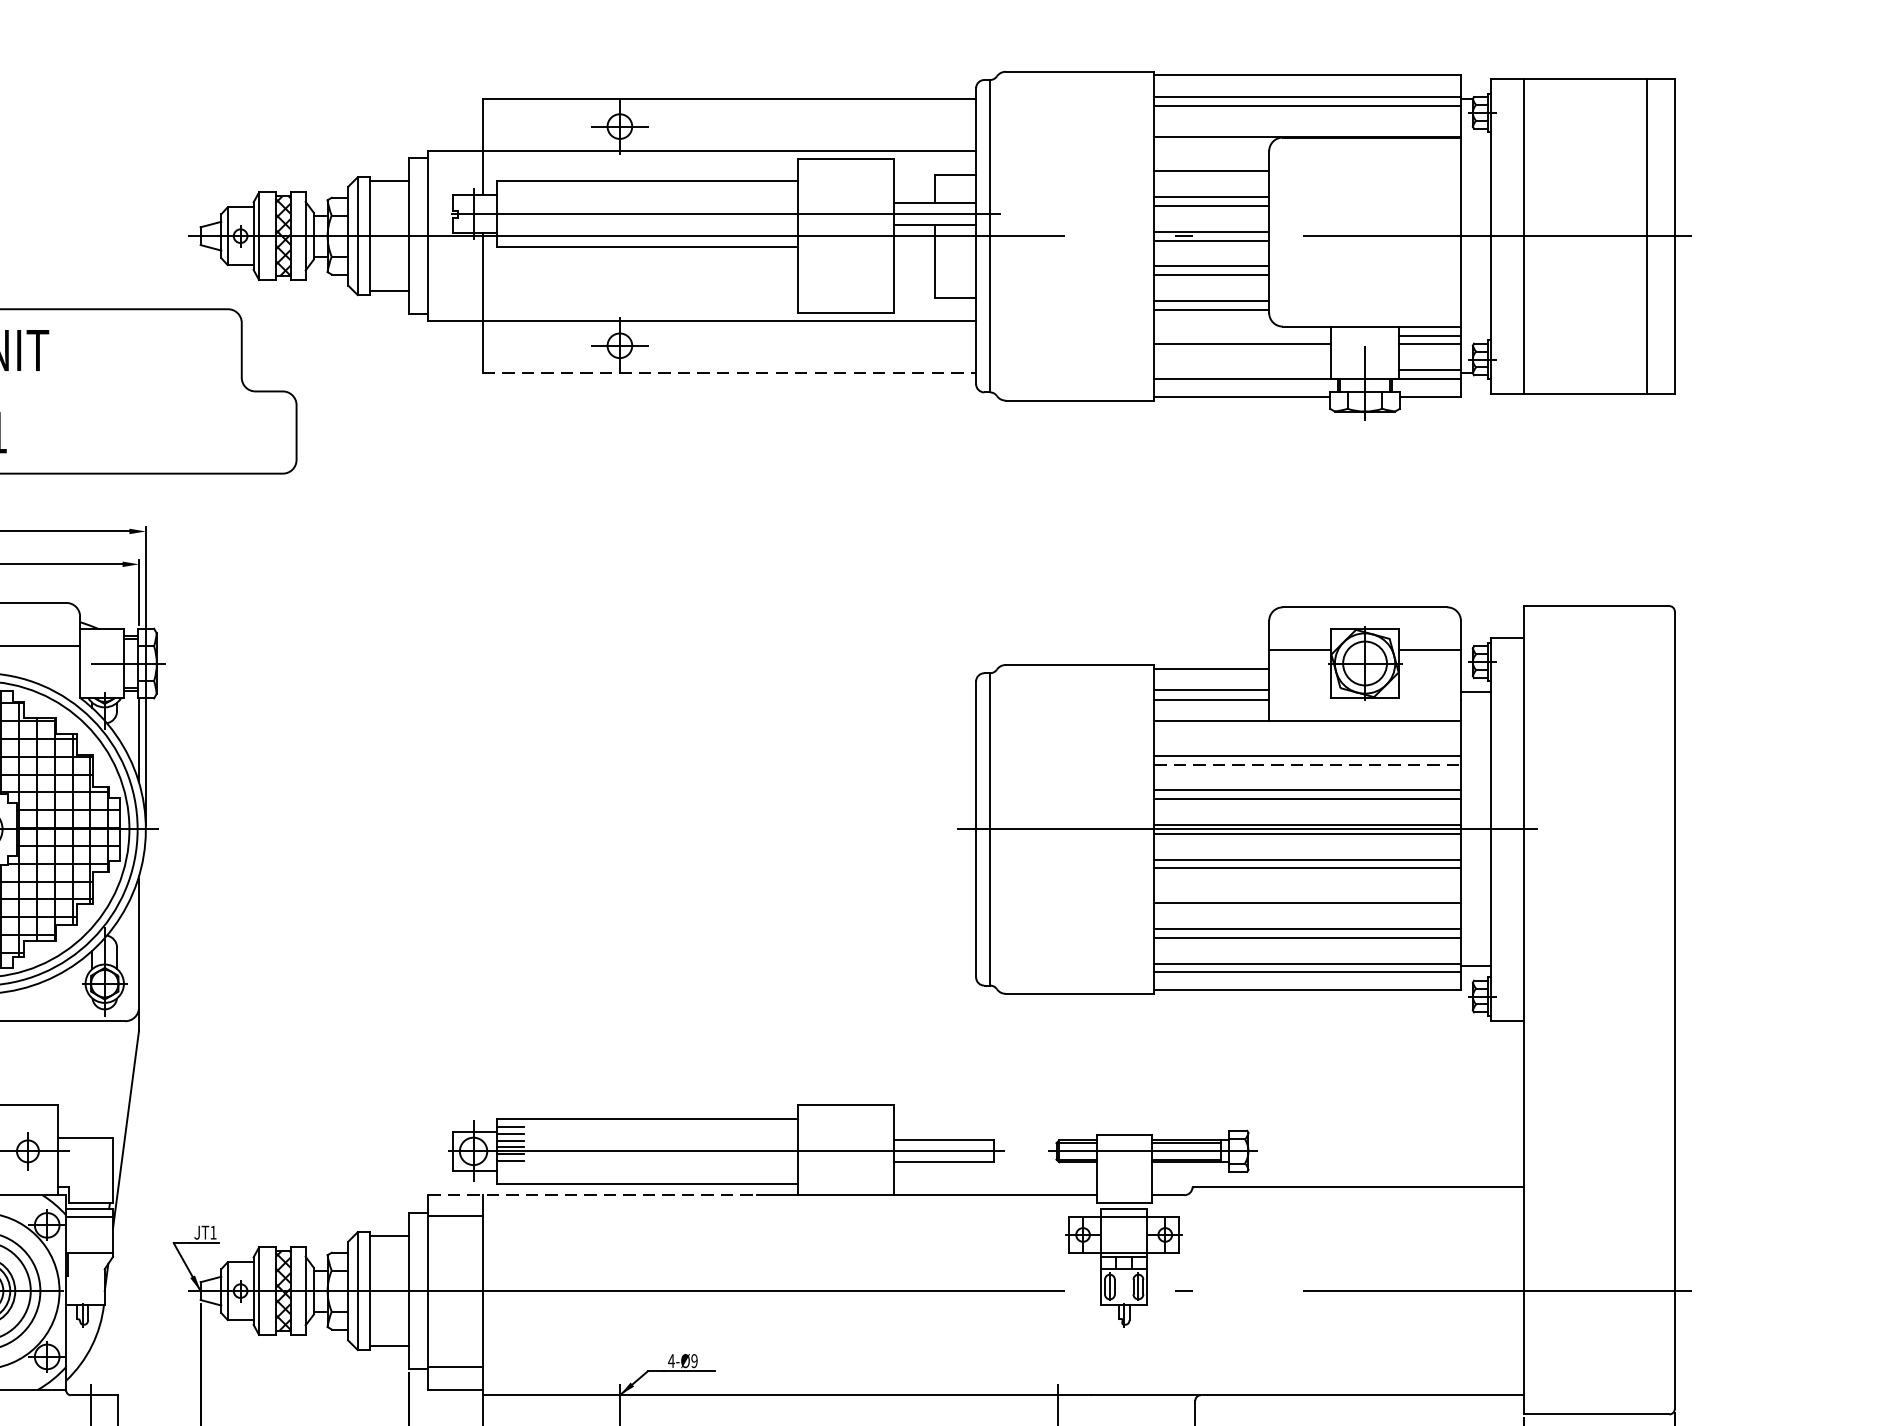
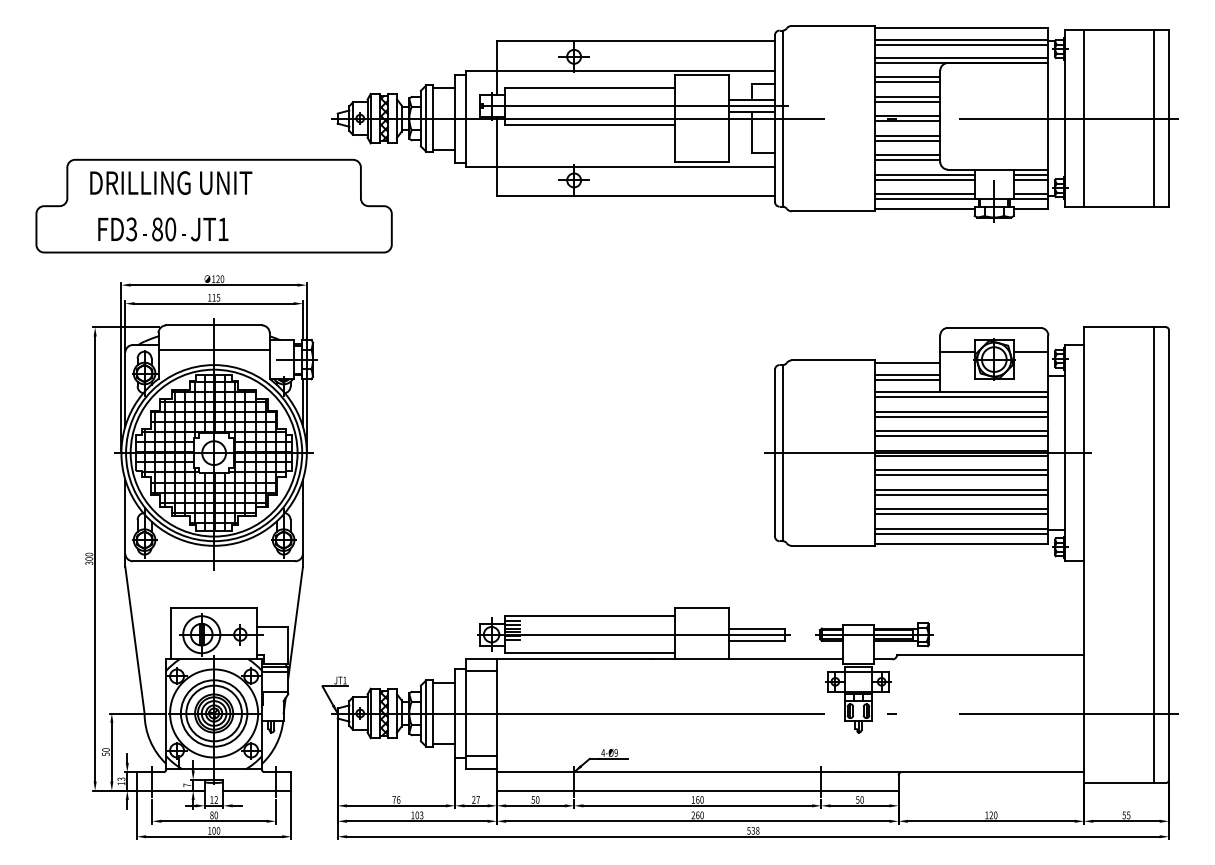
line: (1306, 127) -> (961, 57), added
line: (1211, 163) -> (907, 77), added
line: (1243, 335) -> (925, 174), added
line: (1243, 370) -> (925, 194), added
line: (730, 372) -> (636, 195), dashed -> solid
line: (1306, 730) -> (961, 397), added
line: (1308, 764) -> (962, 416), dashed -> solid
line: (1306, 893) -> (961, 489), added
line: (1647, 1010) -> (1153, 555), added
line: (592, 1195) -> (558, 659), dashed -> solid

